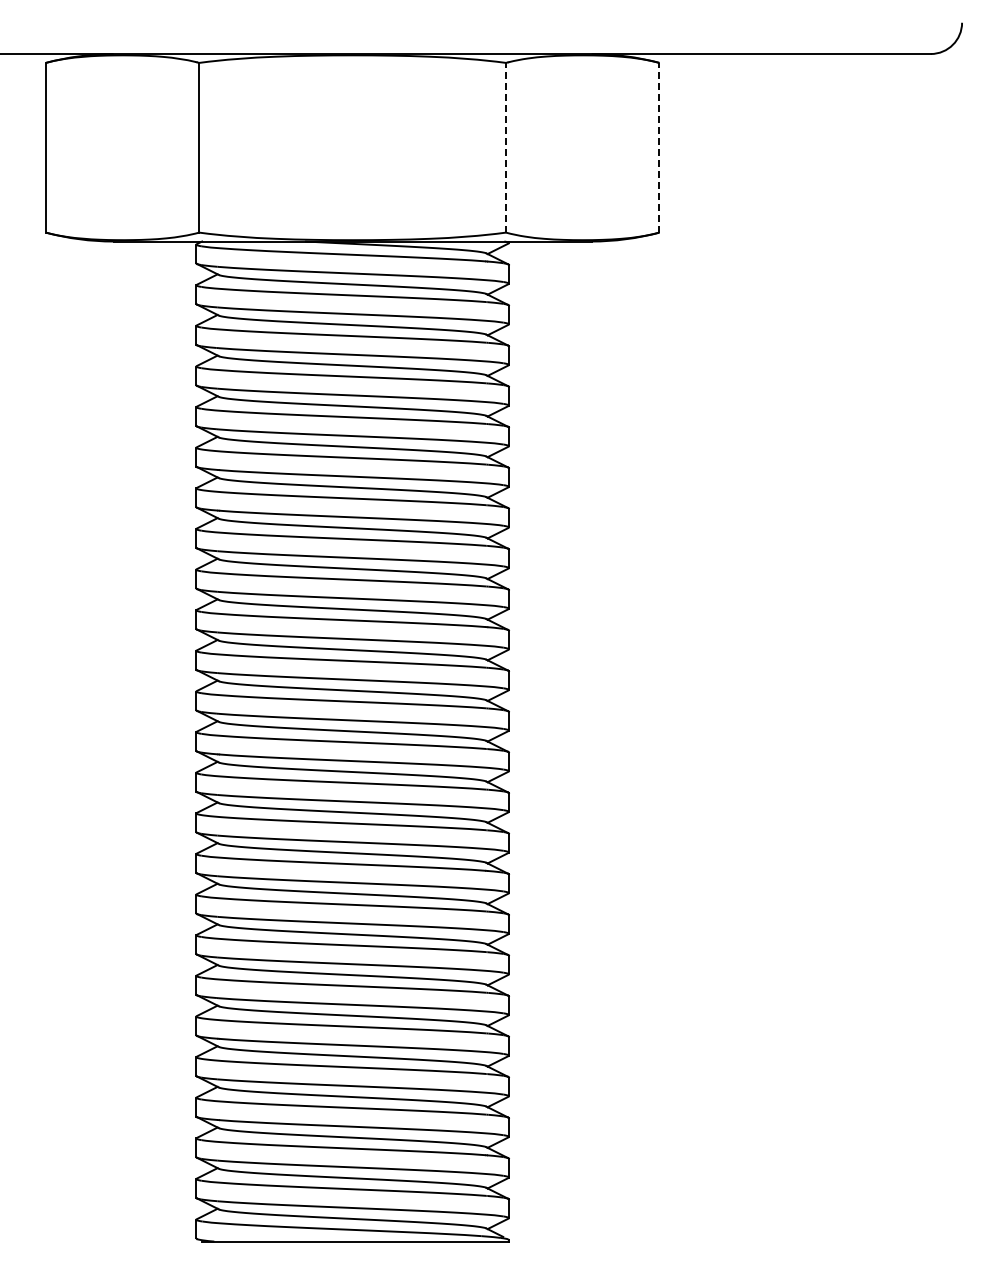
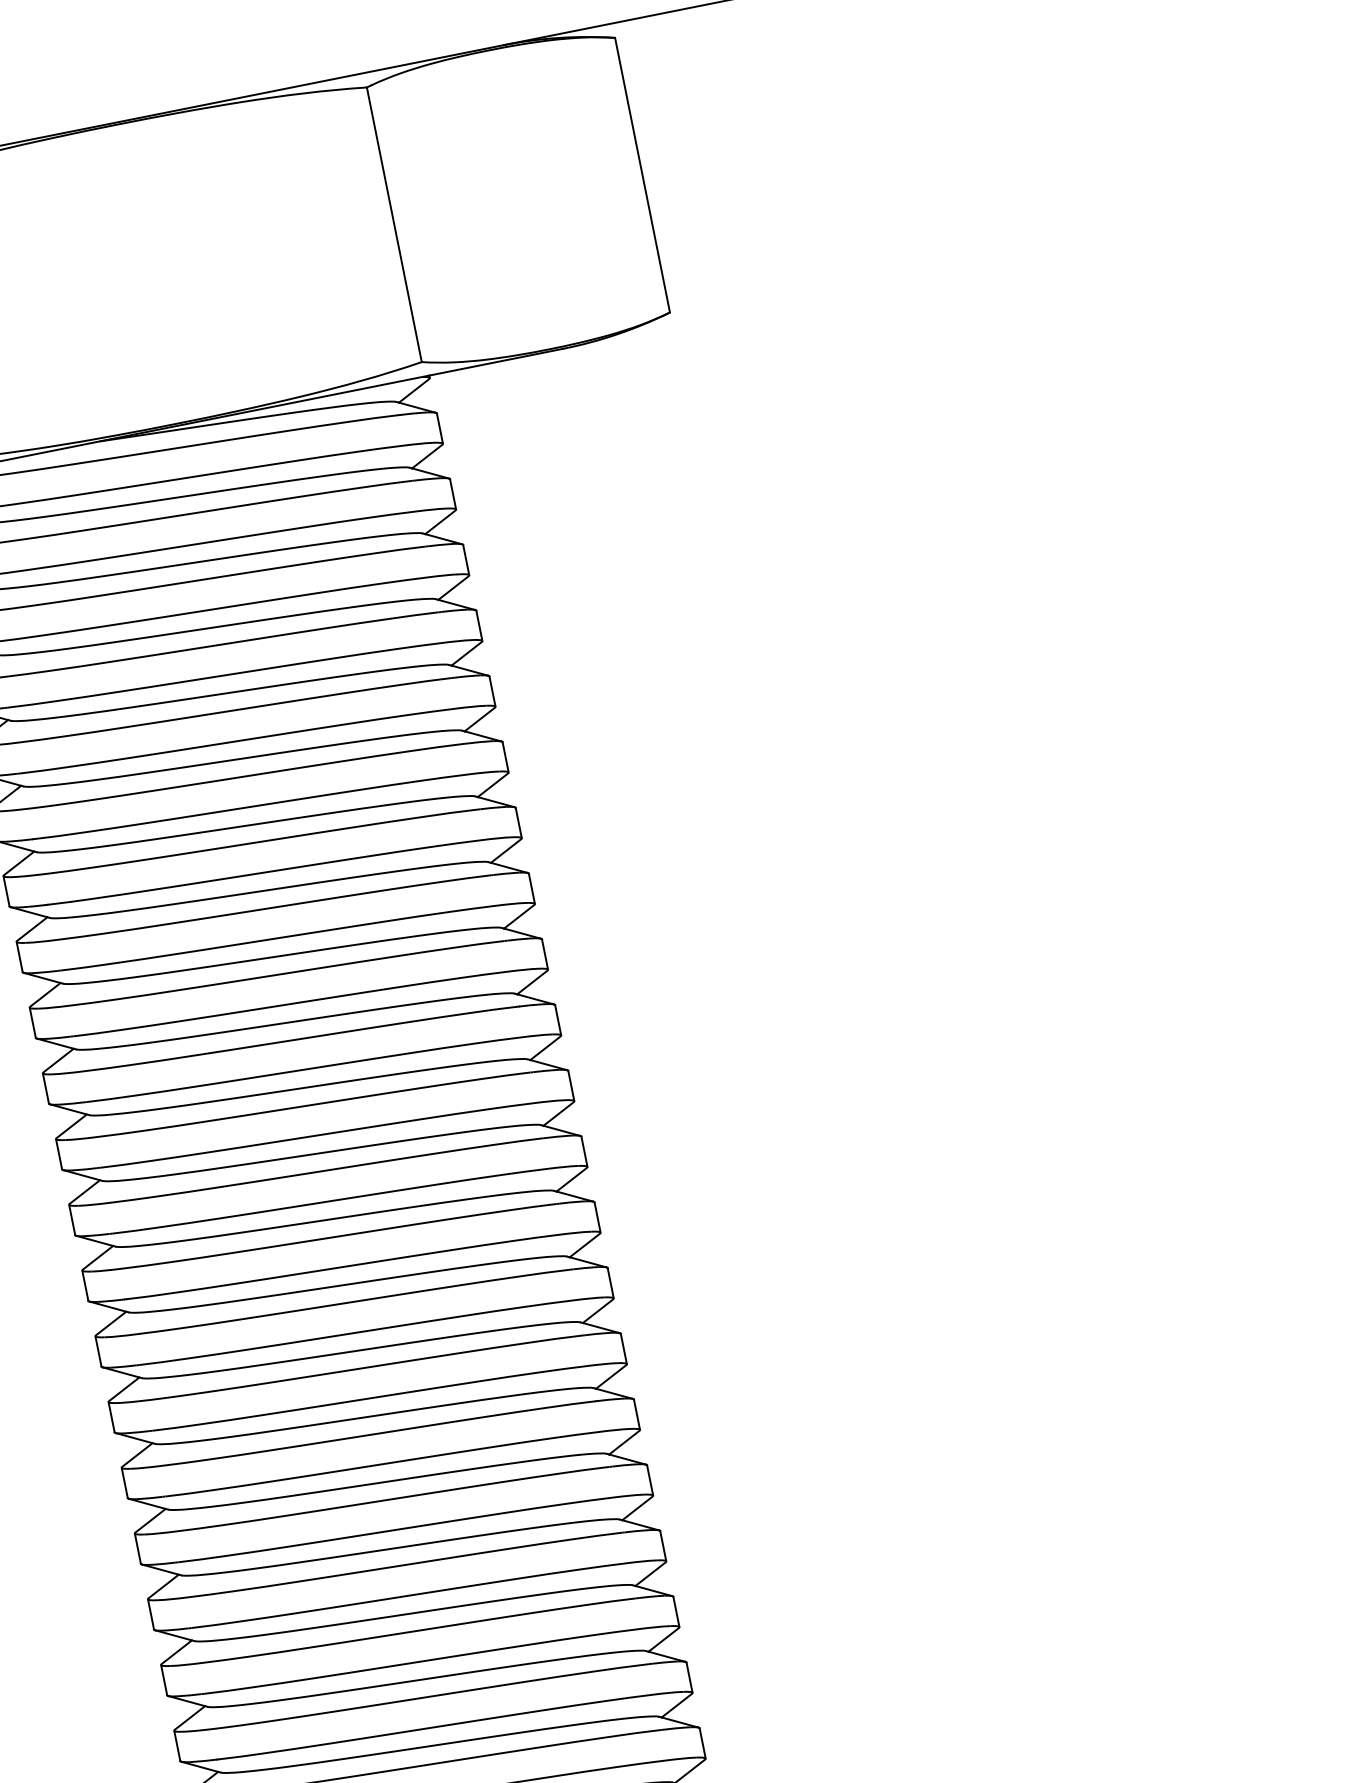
line: (506, 147) -> (395, 224), dashed -> solid
line: (659, 147) -> (642, 174), dashed -> solid

